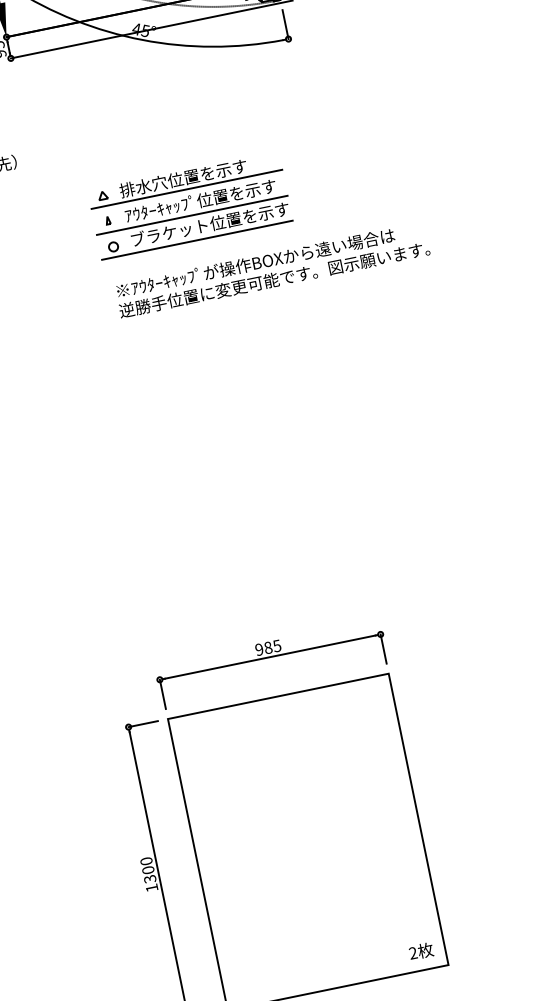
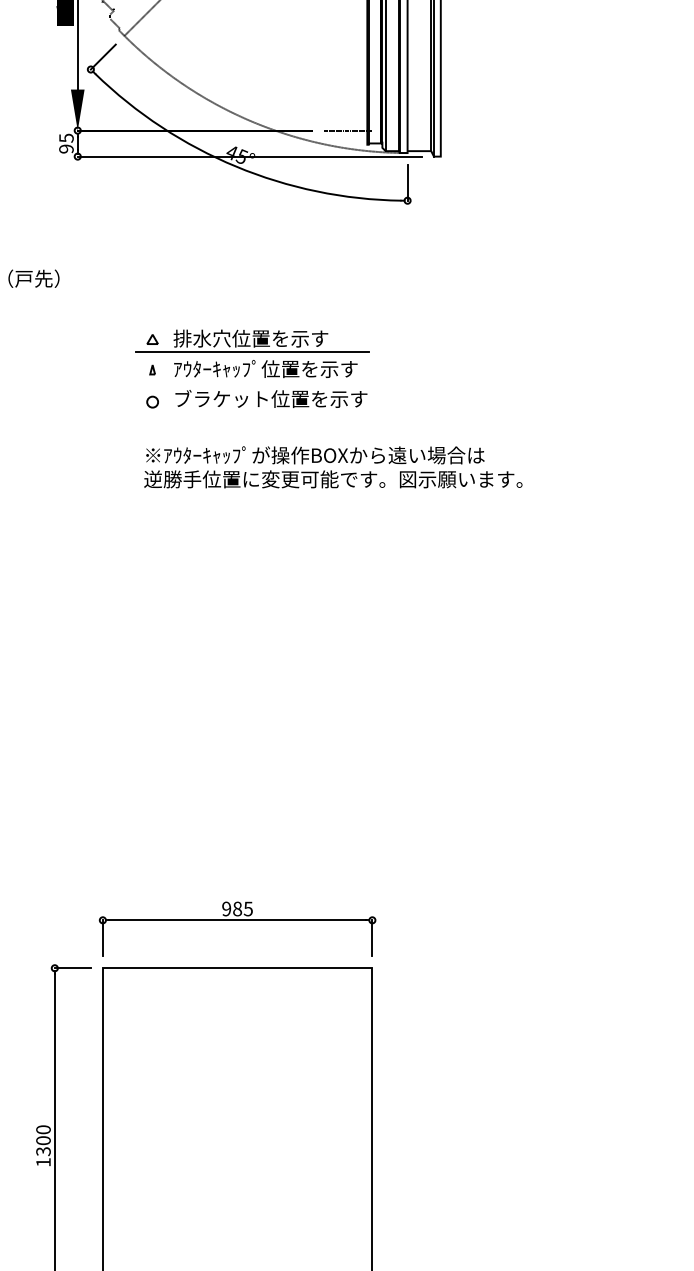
line: (192, 215) -> (252, 384), removed
line: (197, 240) -> (252, 414), removed

